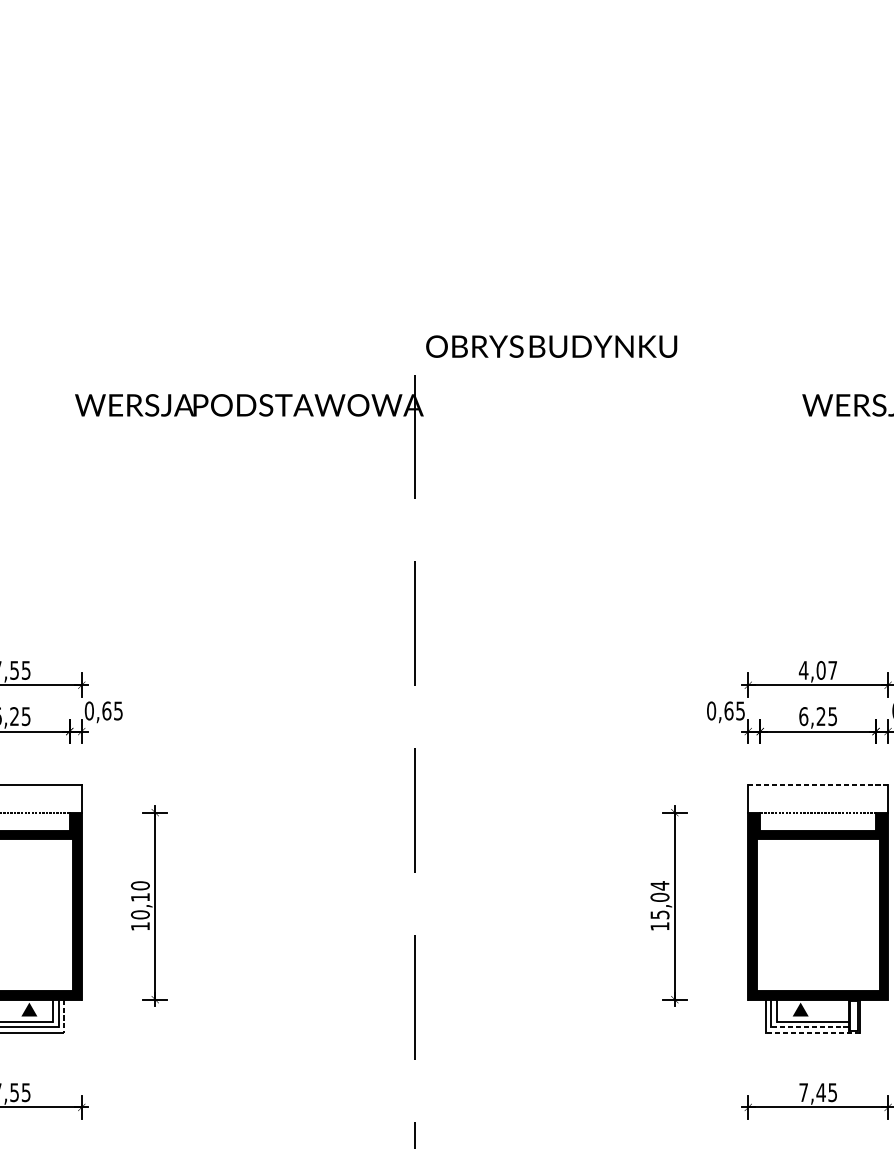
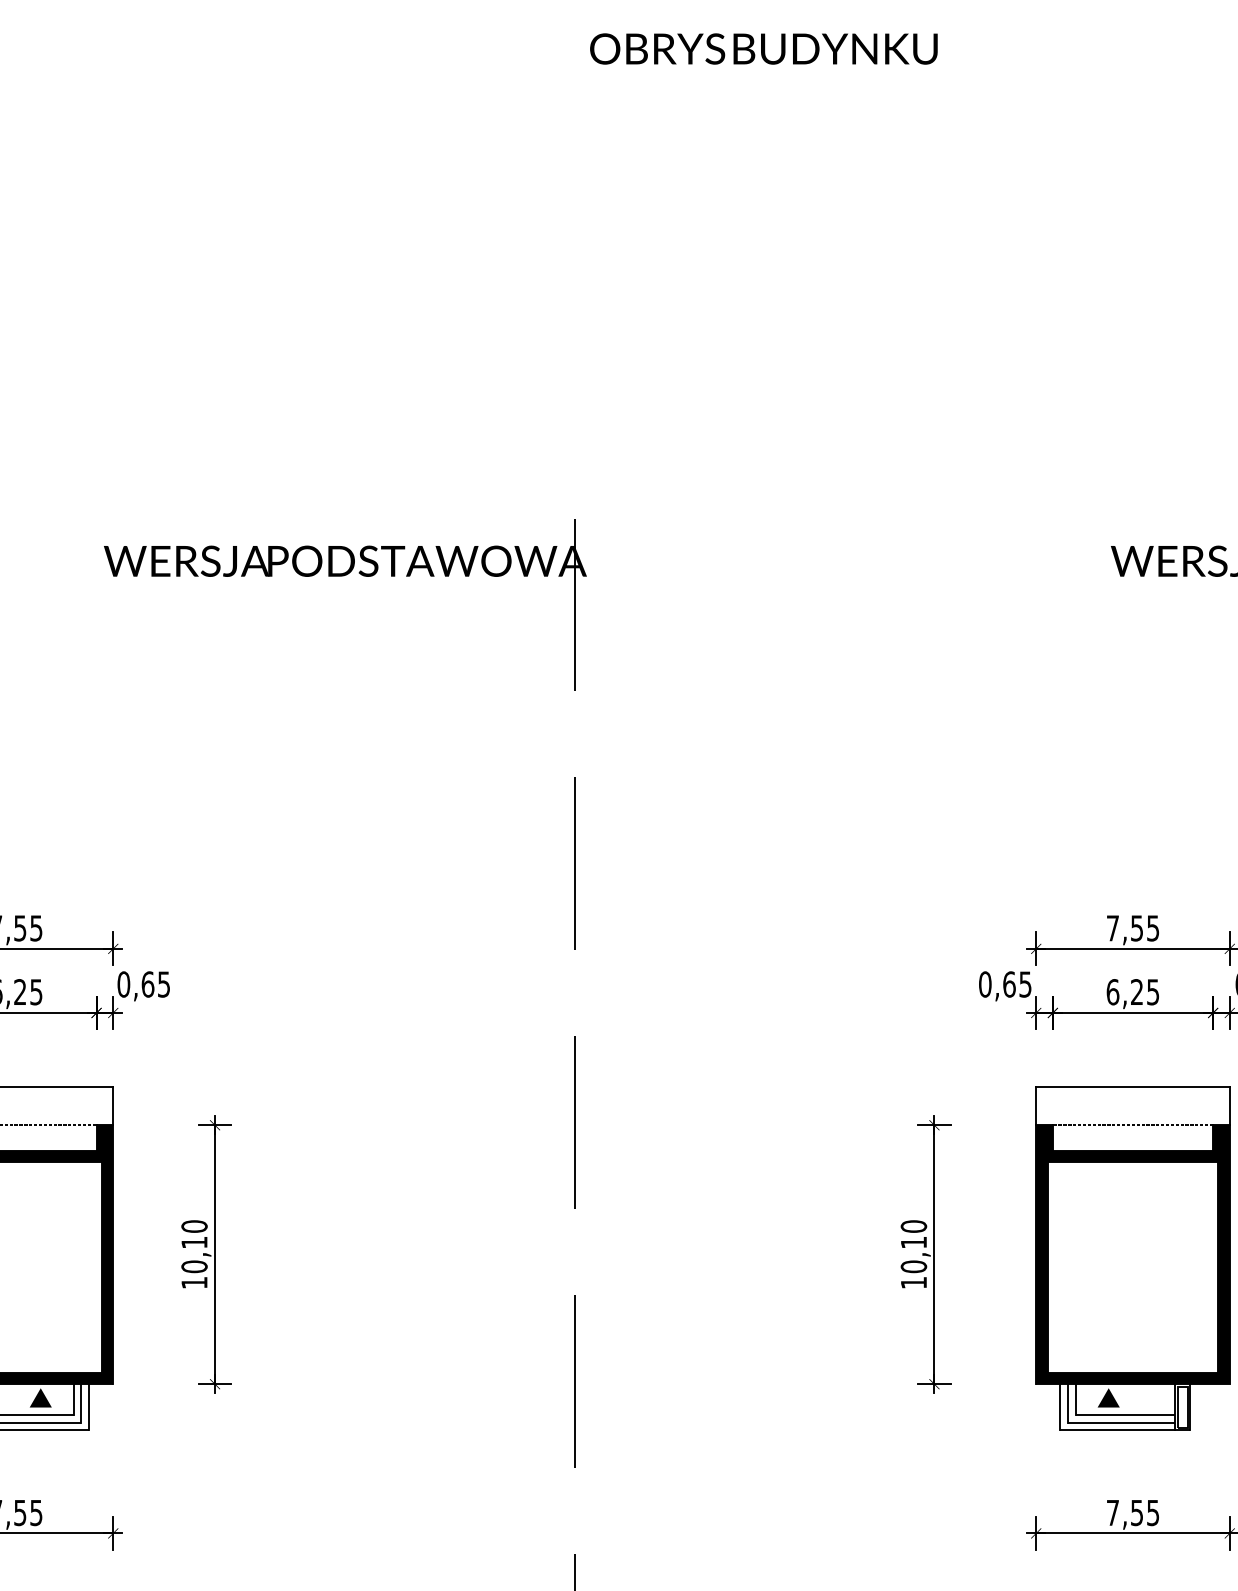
text: (551, 346) -> (763, 48), moved
text: (817, 670) -> (1132, 928), 4,07 -> 7,55
line: (818, 784) -> (1133, 1086), dashed -> solid
text: (659, 900) -> (913, 1246), 15,04 -> 10,10
line: (64, 1016) -> (89, 1407), dashed -> solid
line: (809, 1027) -> (1120, 1422), dashed -> solid
line: (812, 1033) -> (1124, 1430), dashed -> solid
text: (820, 1093) -> (1136, 1513), 7,45 -> 7,55

